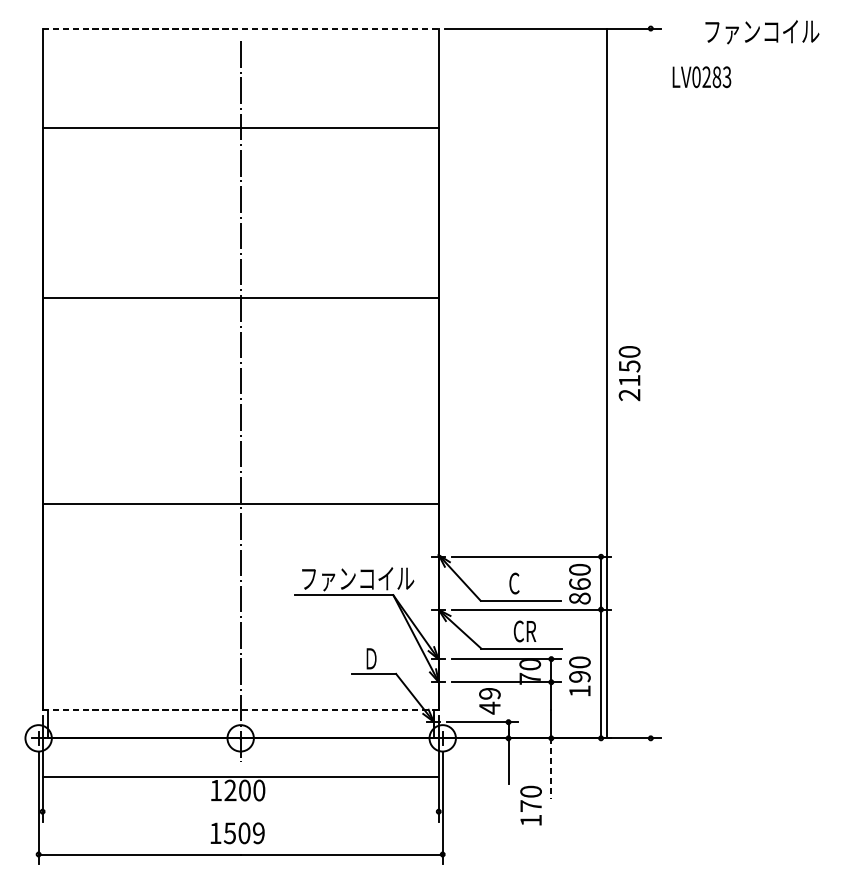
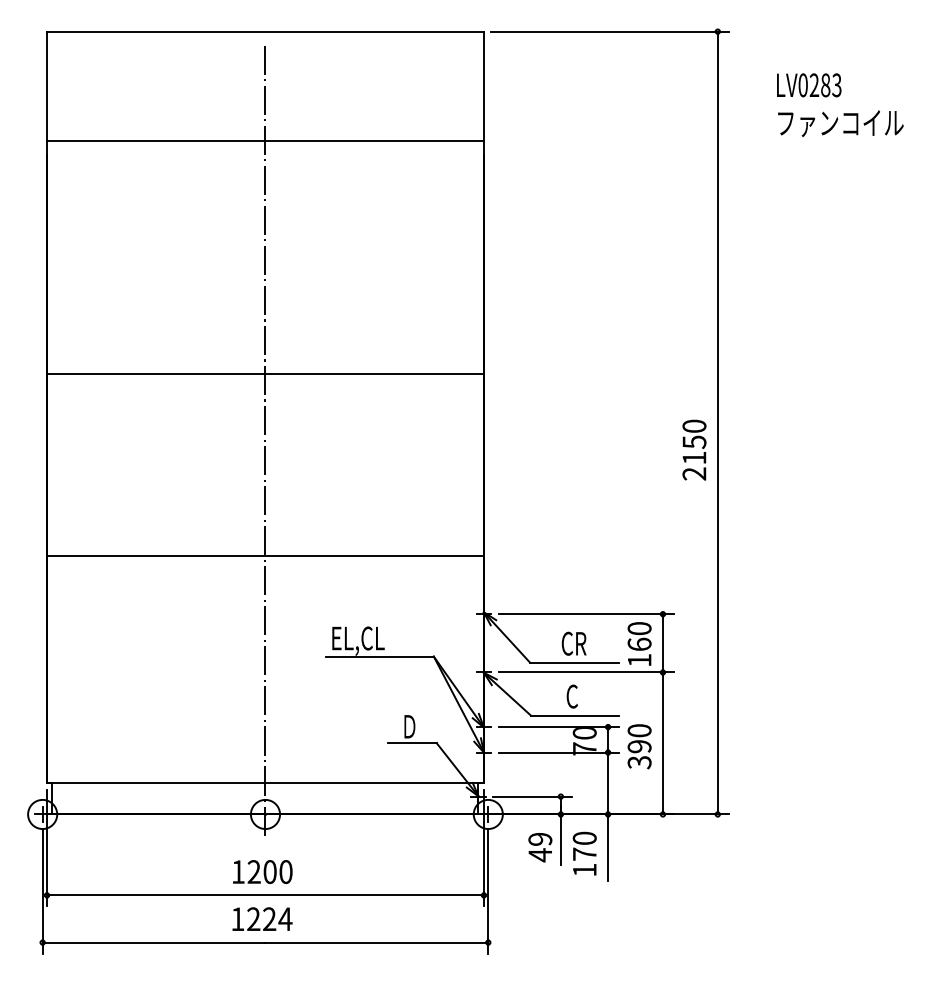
line: (240, 28) -> (265, 31), dashed -> solid
text: (762, 32) -> (840, 123), moved
text: (702, 77) -> (809, 85), moved
line: (240, 297) -> (265, 373), moved
text: (629, 372) -> (694, 449), moved
line: (607, 382) -> (717, 422), moved
text: (357, 580) -> (394, 640), ファンコイル -> EL,CL
text: (527, 583) -> (581, 643), C -> CR
text: (579, 597) -> (639, 659), 860 -> 160
text: (531, 631) -> (586, 696), CR -> C
text: (579, 691) -> (639, 762), 190 -> 390
text: (490, 701) -> (540, 847), moved
line: (240, 709) -> (265, 782), dashed -> solid
line: (551, 768) -> (608, 847), dashed -> solid
line: (240, 777) -> (265, 895), moved
text: (530, 805) -> (584, 853), moved
text: (244, 833) -> (269, 919), 1509 -> 1224

